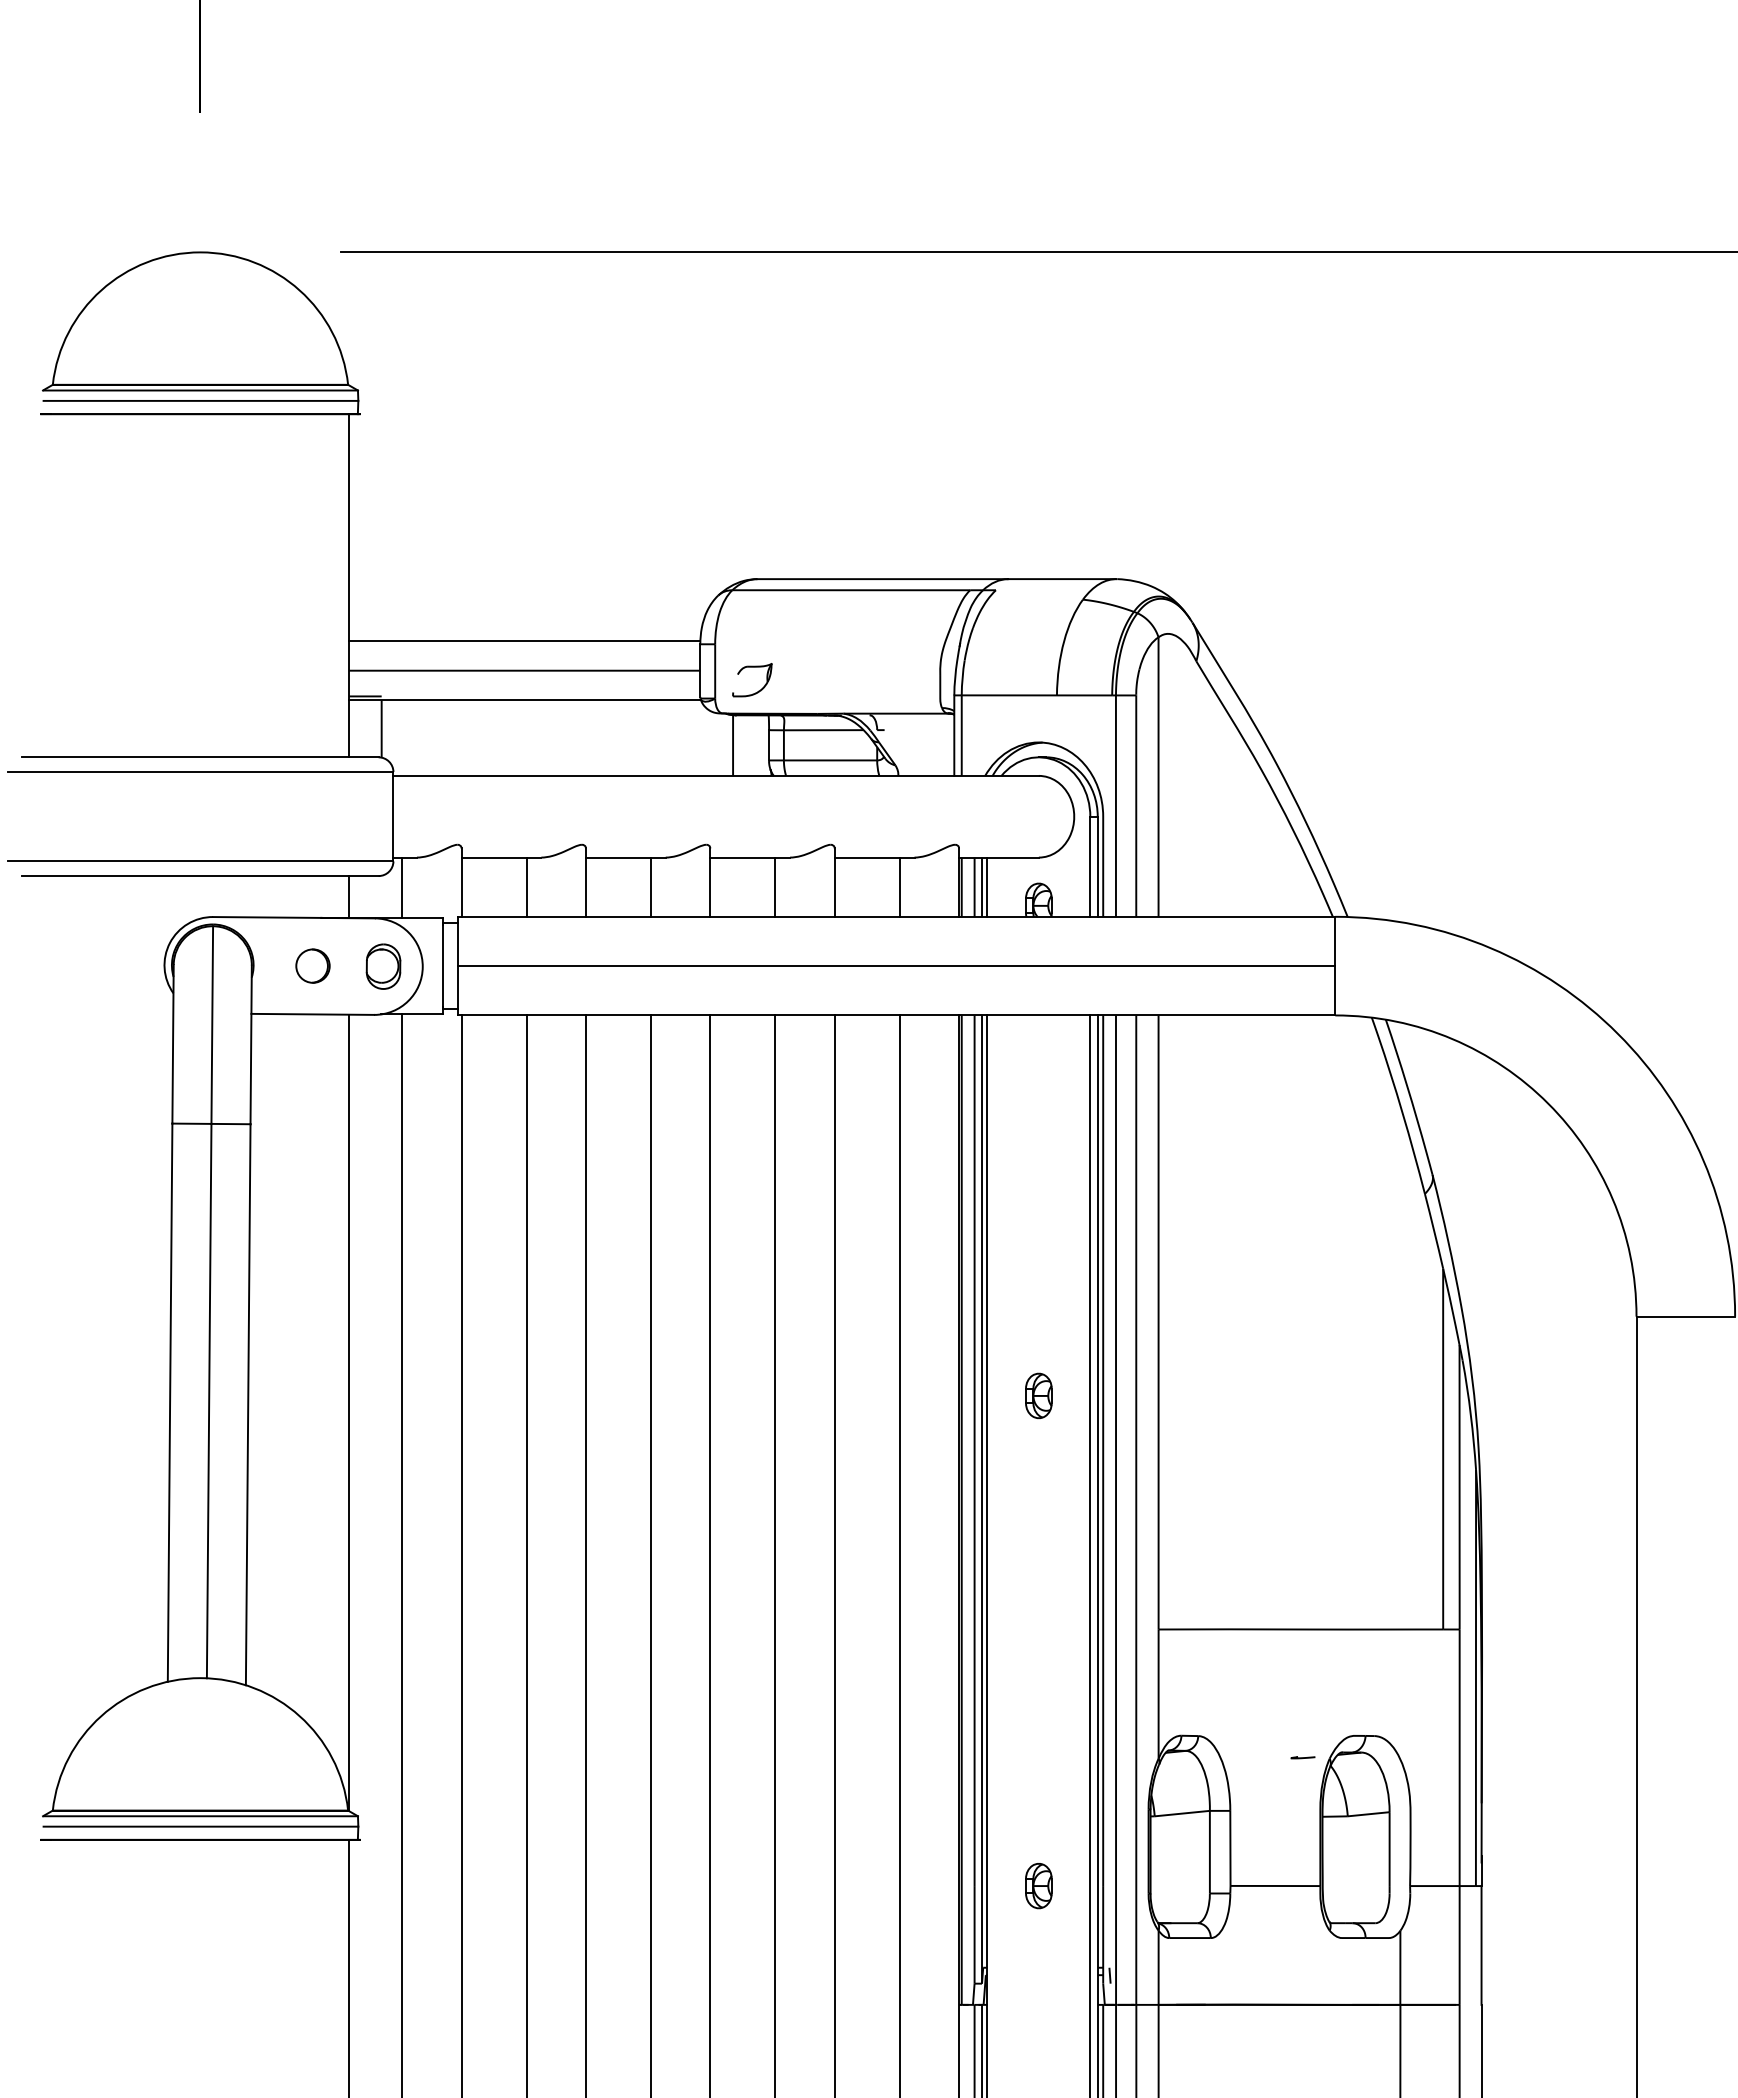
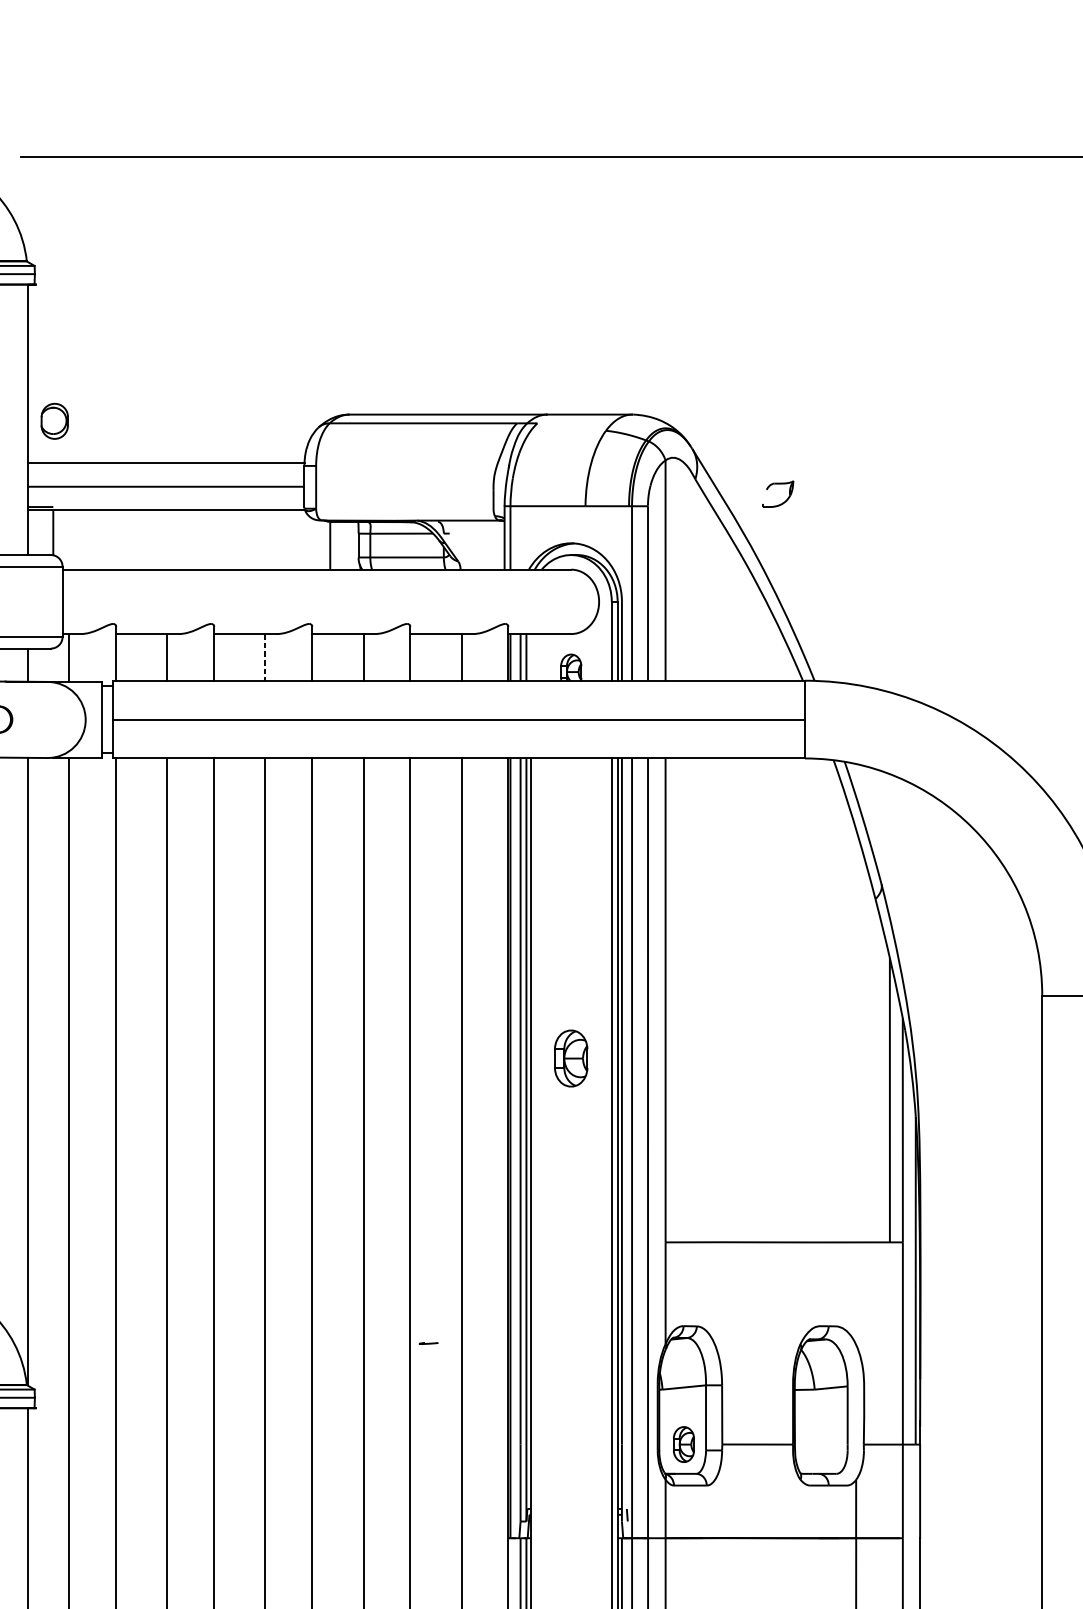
part: (758, 690) -> (782, 502), moved
line: (987, 886) -> (530, 656), removed
line: (650, 887) -> (265, 657), solid -> dashed
part: (383, 966) -> (54, 421), moved
part: (1038, 1395) -> (570, 1057), size x1.6
line: (1302, 1757) -> (428, 1343), moved
part: (1038, 1886) -> (683, 1444), moved

